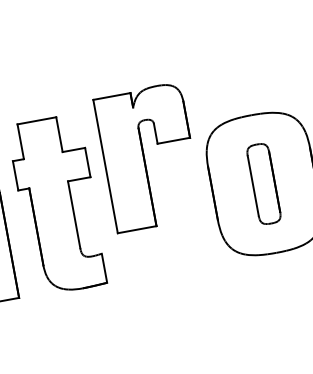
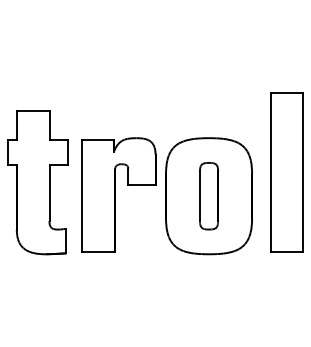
part: (148, 156) -> (118, 194), moved

